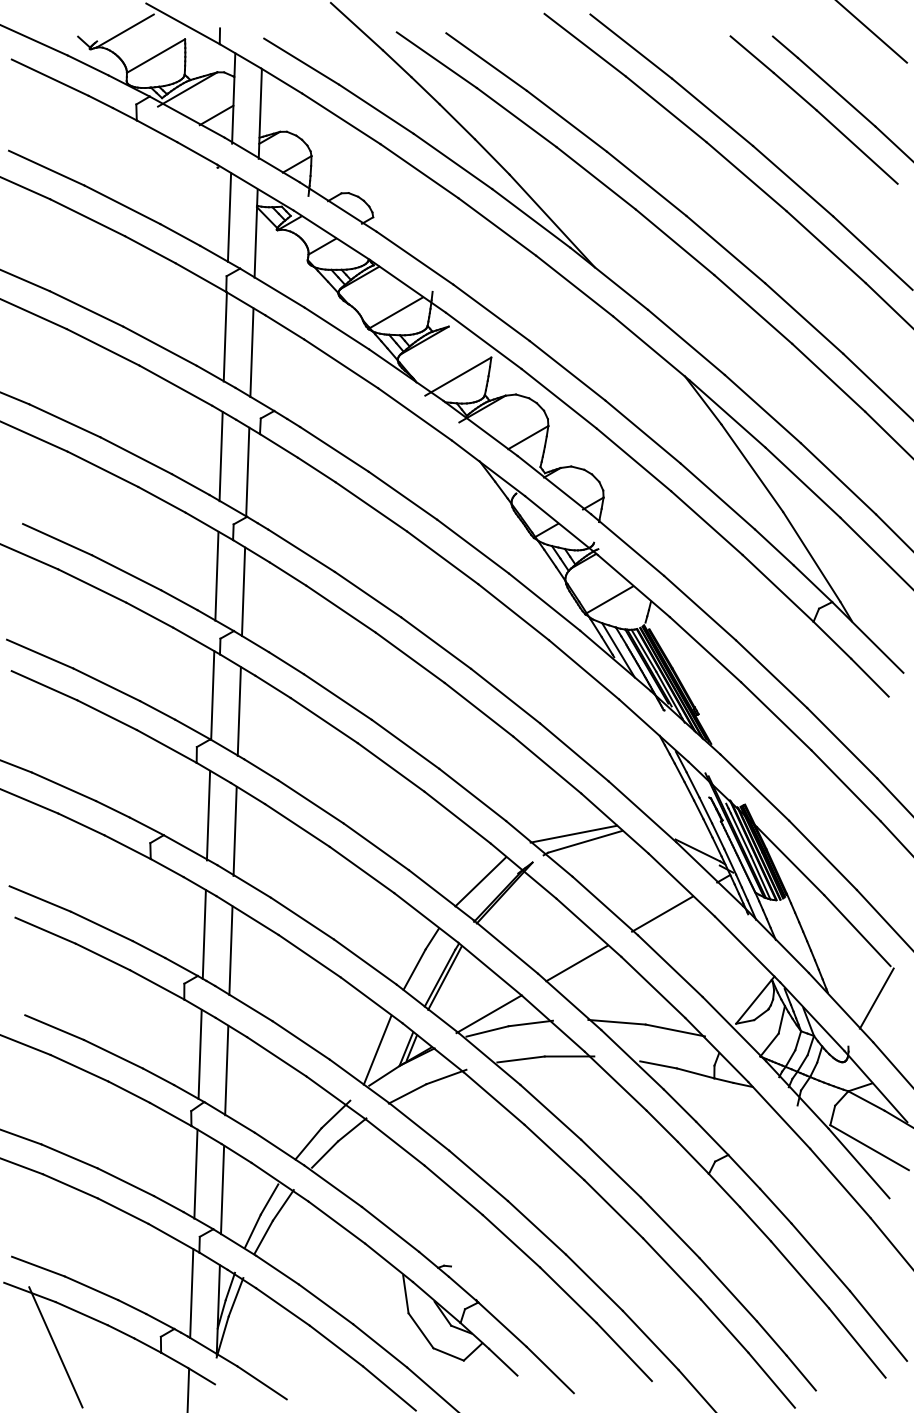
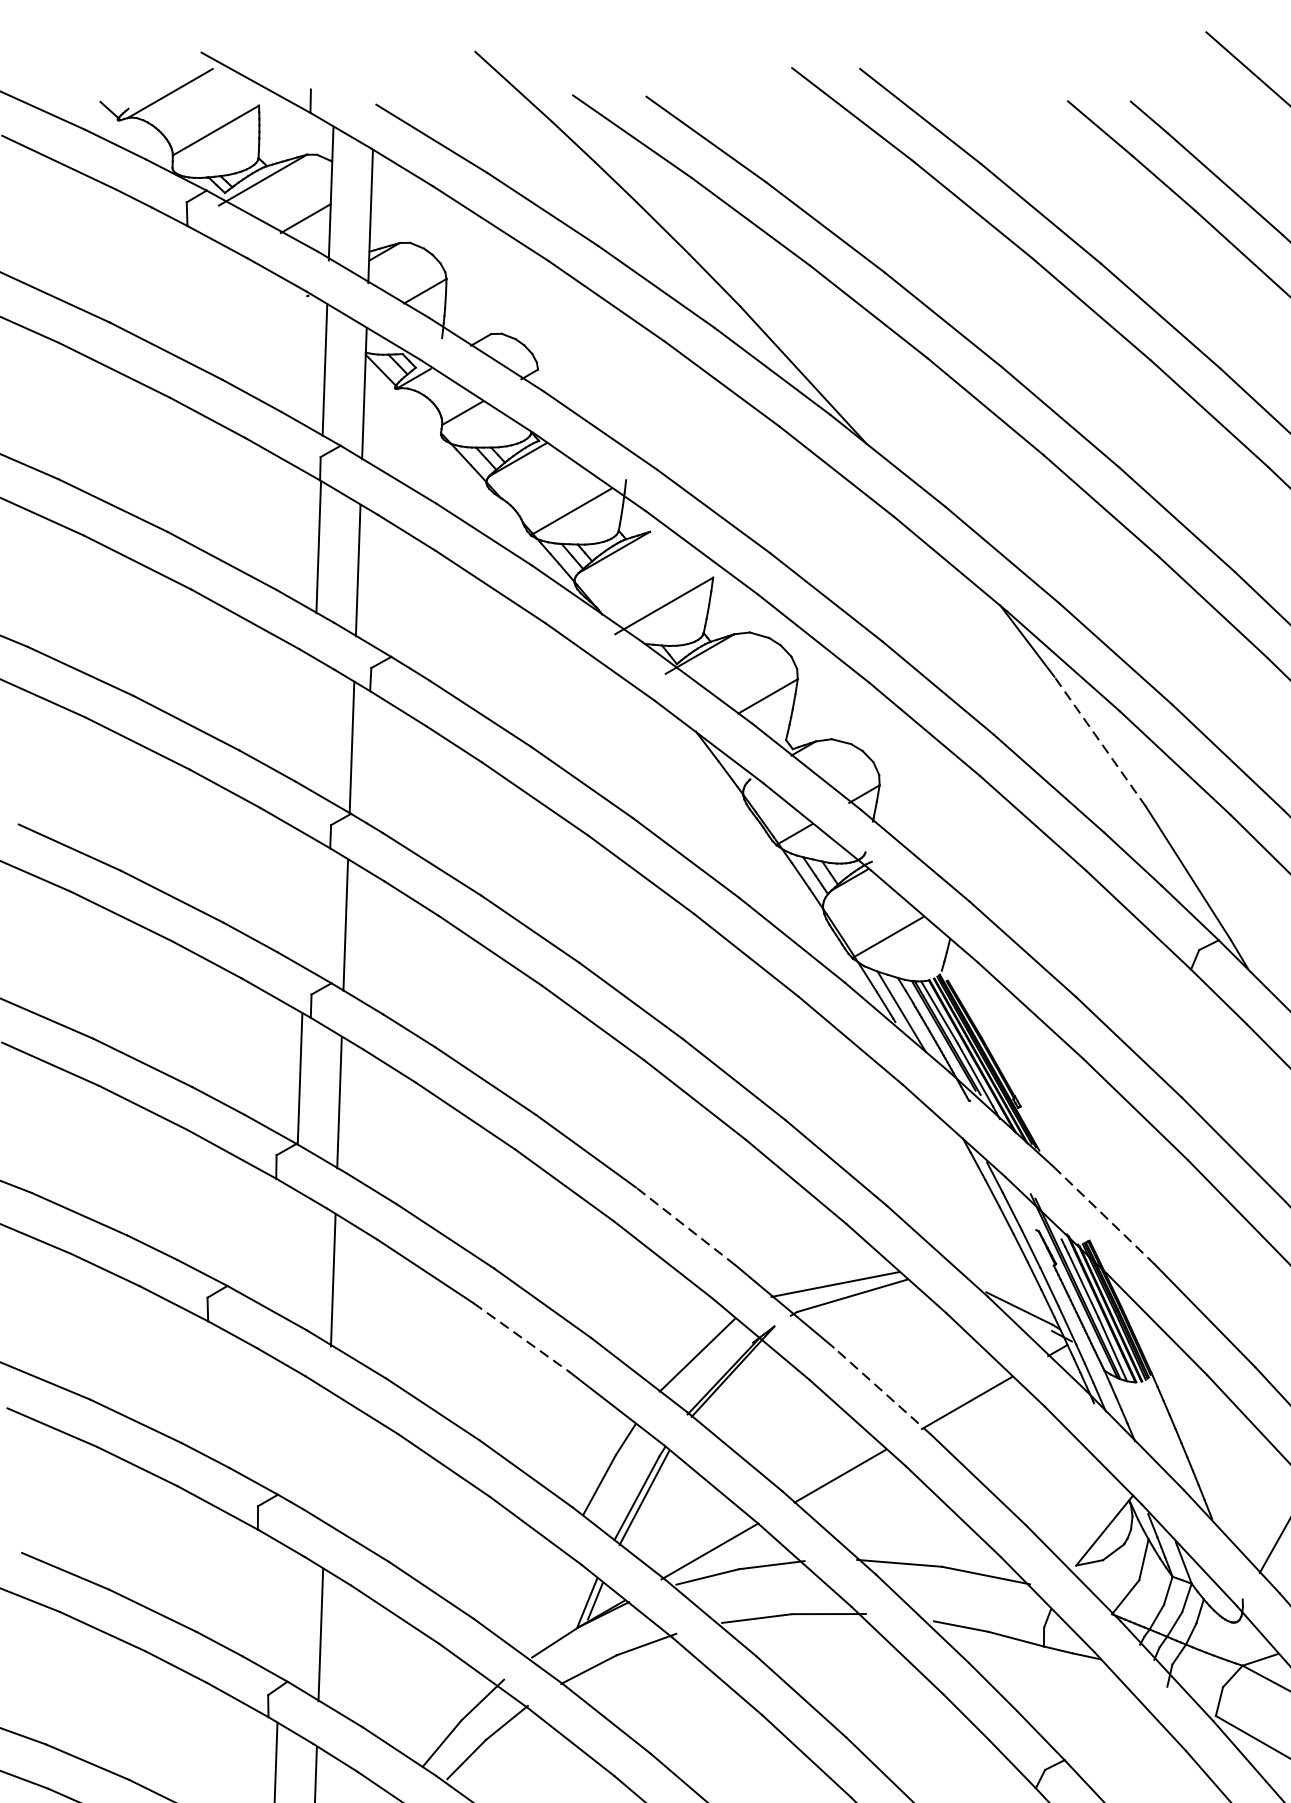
line: (220, 456) -> (311, 724), removed
line: (752, 468) -> (1100, 742), solid -> dashed
line: (216, 575) -> (305, 900), removed
line: (754, 787) -> (1103, 1215), solid -> dashed
line: (472, 794) -> (685, 1225), solid -> dashed
line: (208, 815) -> (293, 1256), removed
line: (362, 870) -> (522, 1338), solid -> dashed
line: (605, 906) -> (882, 1391), solid -> dashed
line: (203, 934) -> (286, 1433), removed
line: (230, 950) -> (326, 1456), removed
line: (377, 1049) -> (544, 1603), removed
line: (199, 1053) -> (280, 1609), removed

